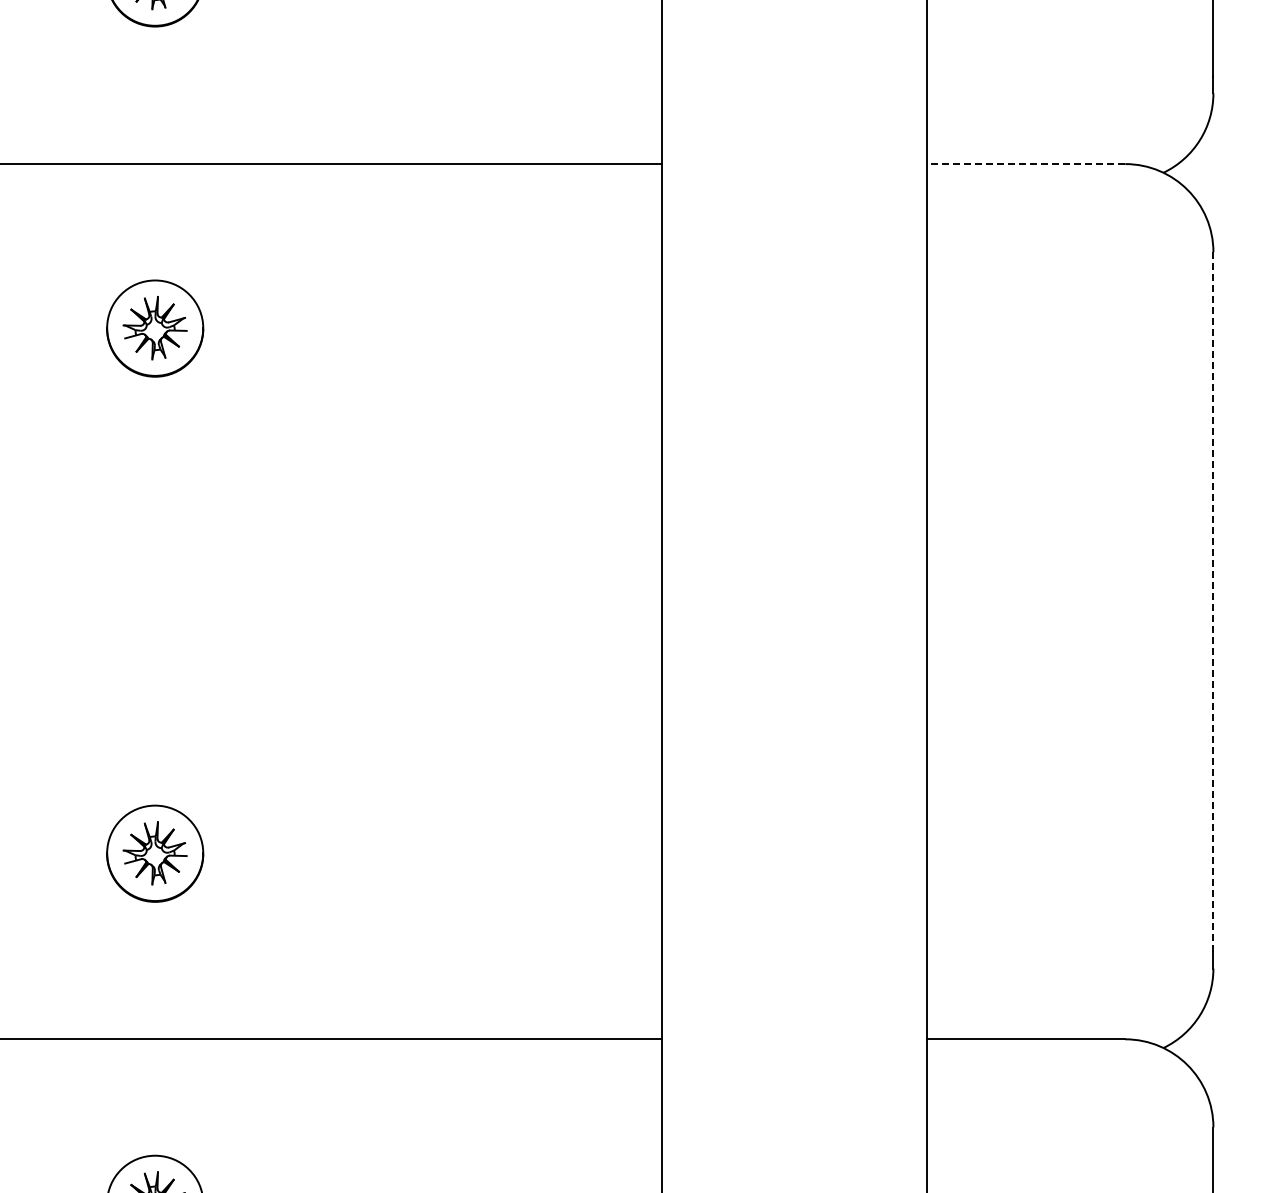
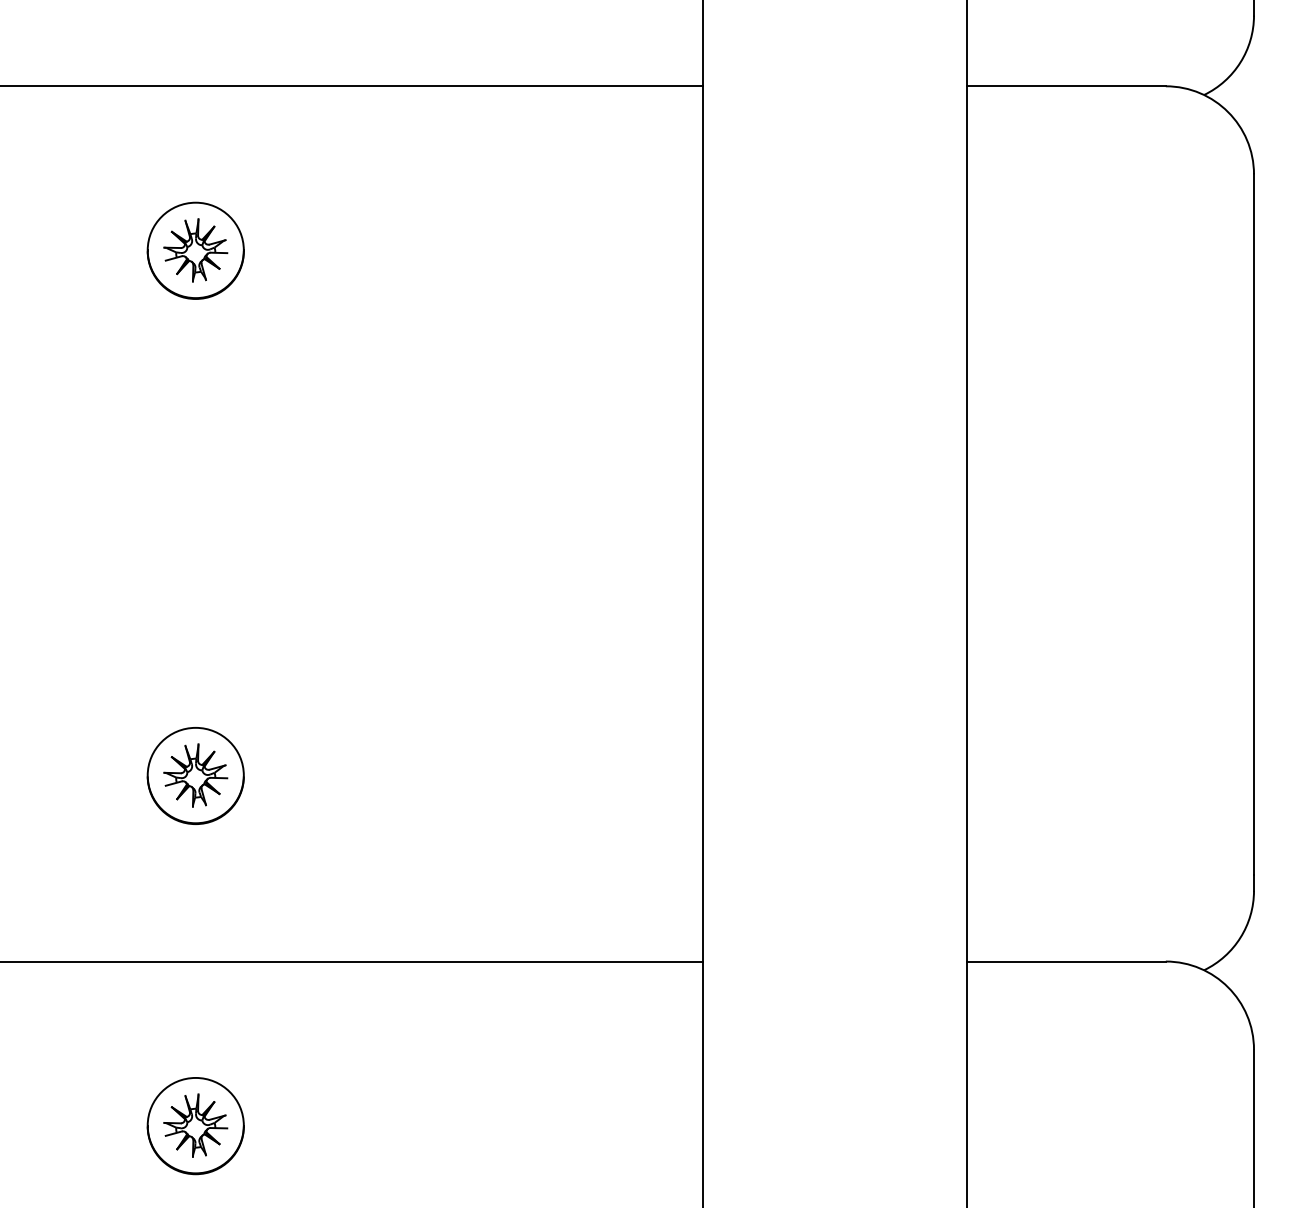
line: (1025, 164) -> (1066, 86), dashed -> solid
line: (1213, 602) -> (1254, 524), dashed -> solid

